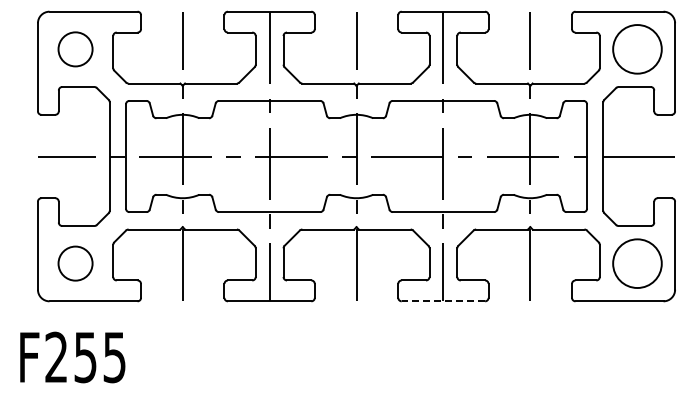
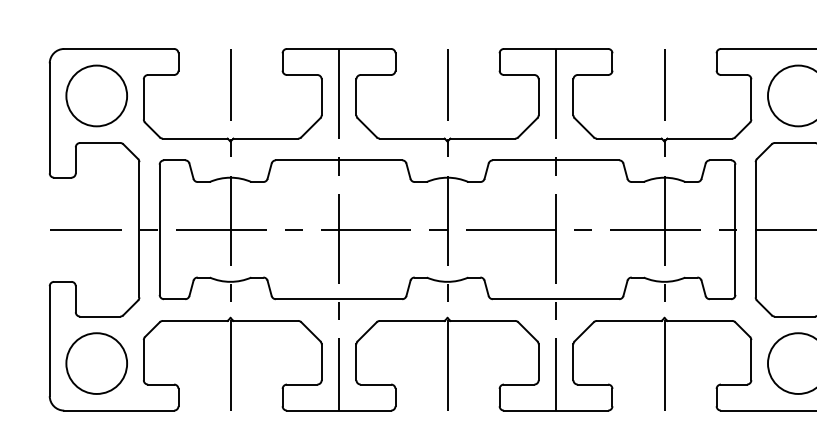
circle: (75, 49) -> (96, 96), size x1.43
circle: (75, 263) -> (96, 363), size x1.43
line: (443, 301) -> (556, 410), dashed -> solid

